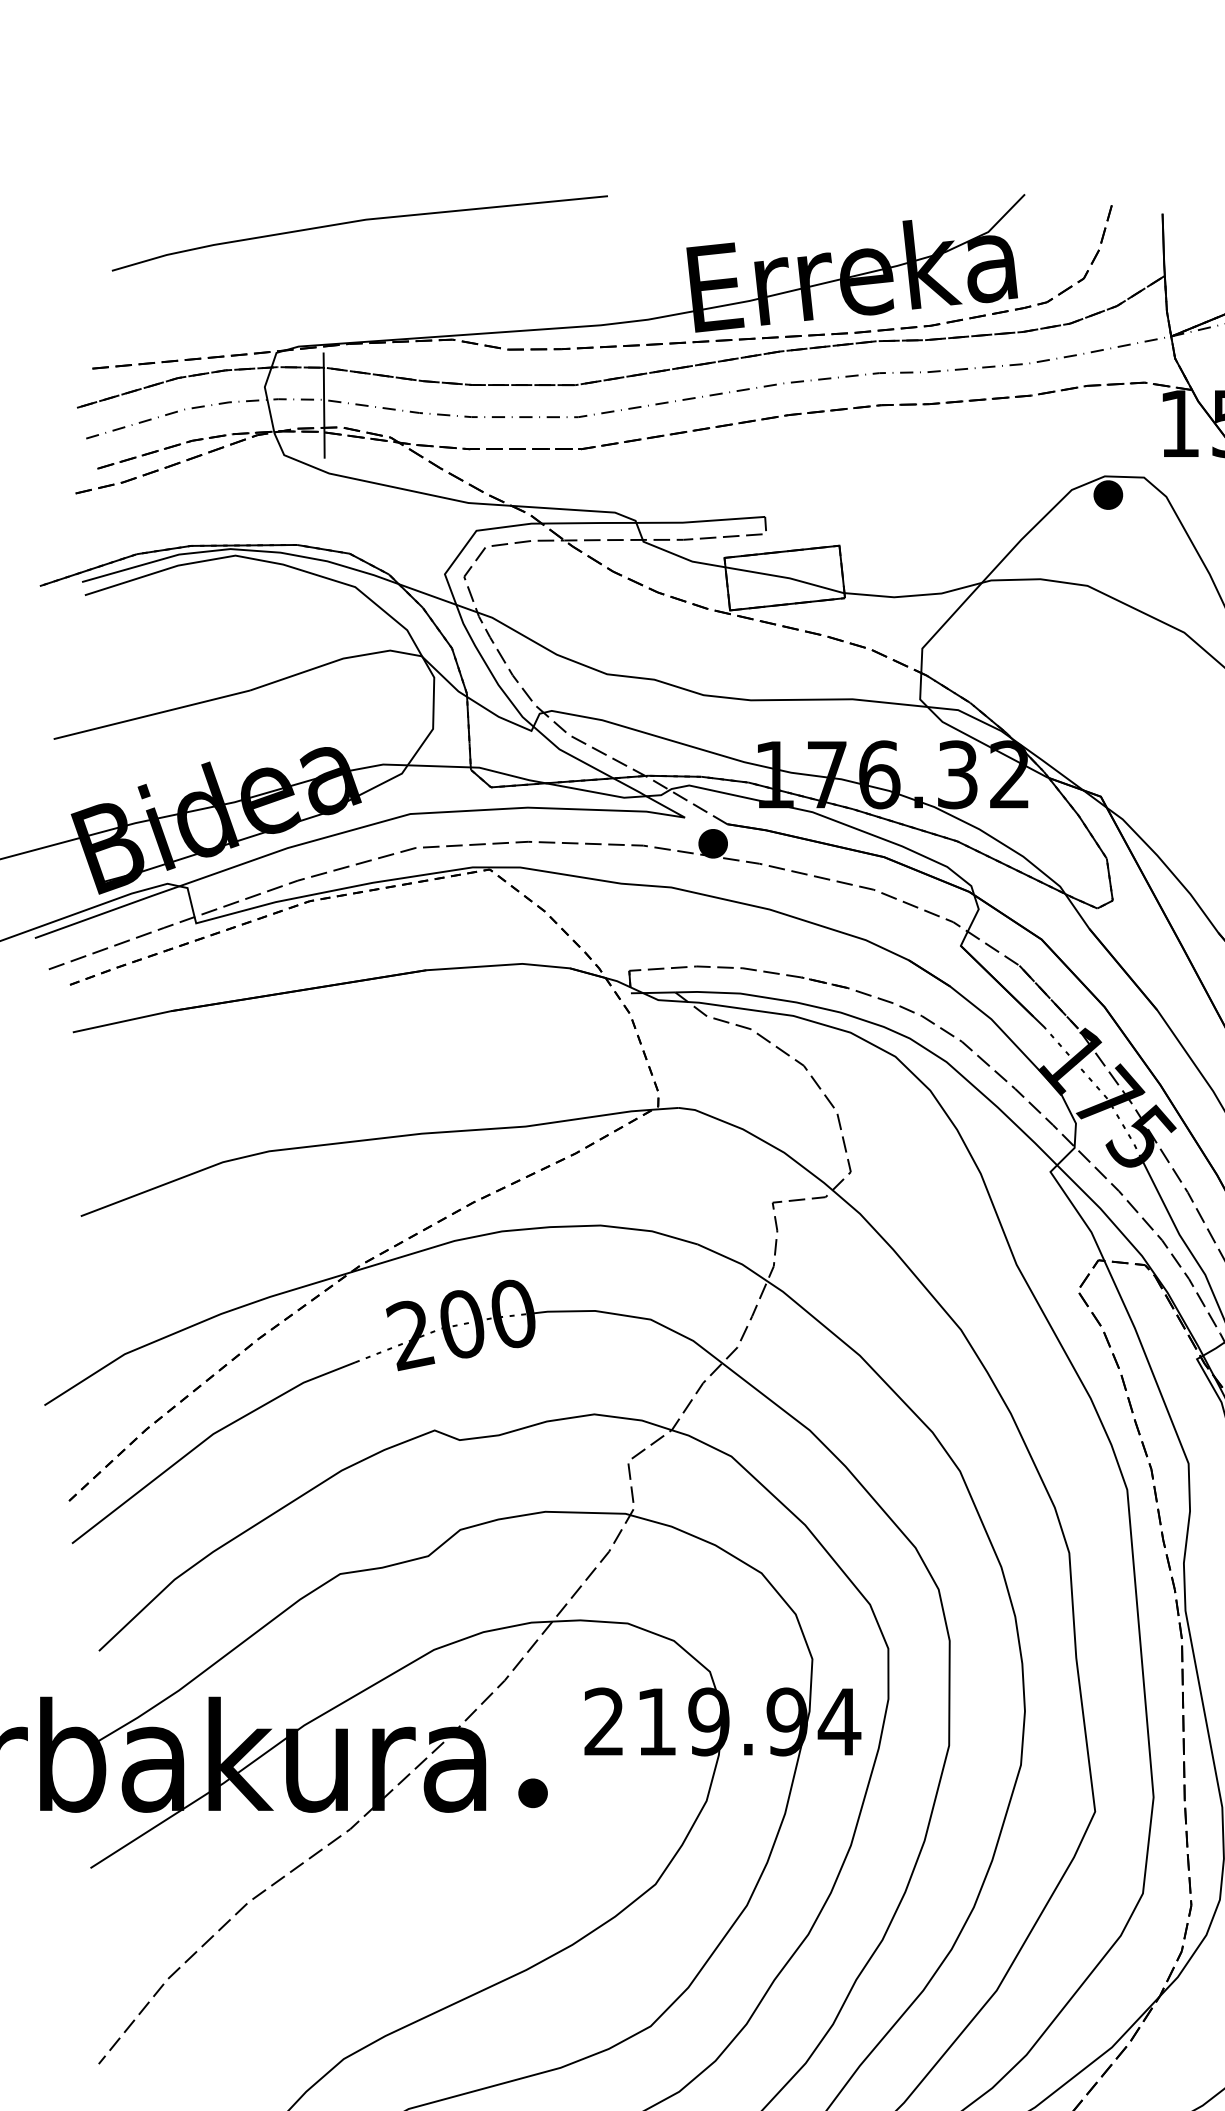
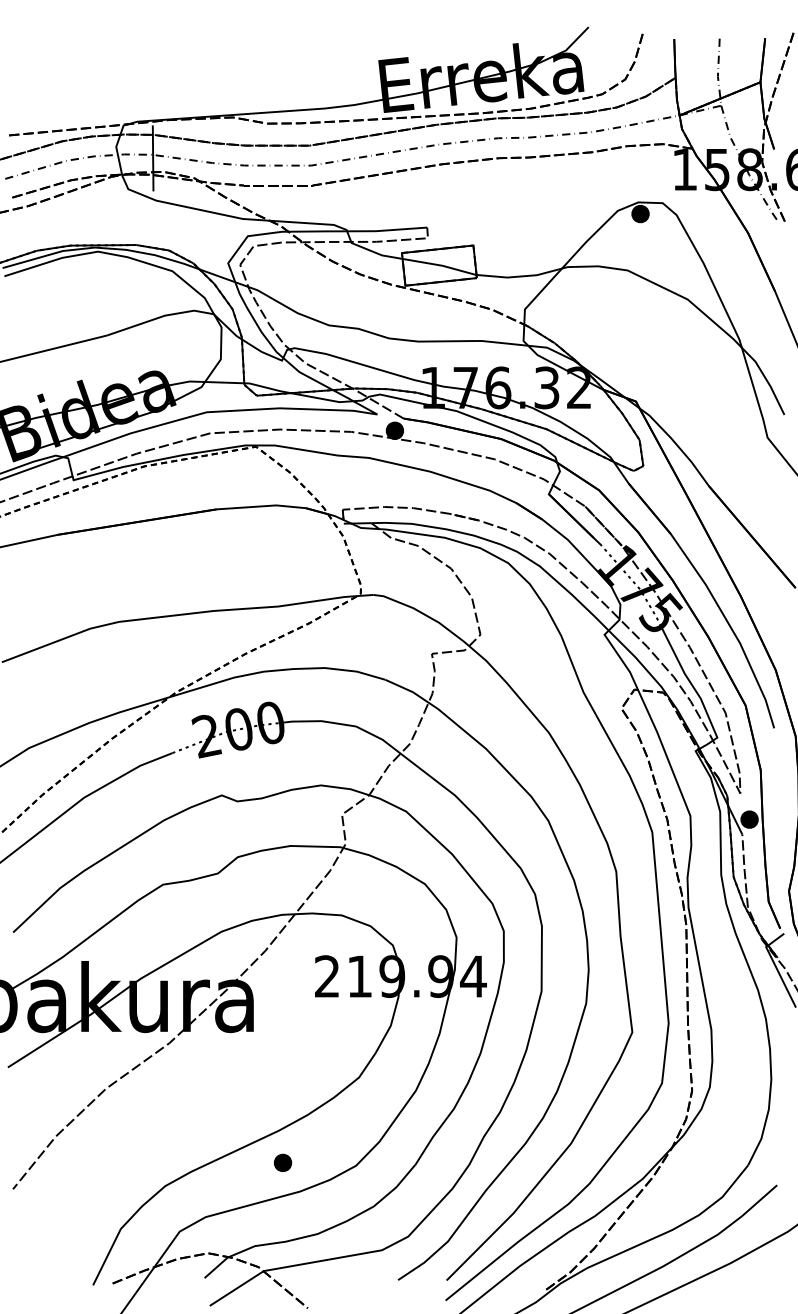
line: (360, 222) -> (175, 44), removed
part: (533, 1792) -> (283, 1162), moved

